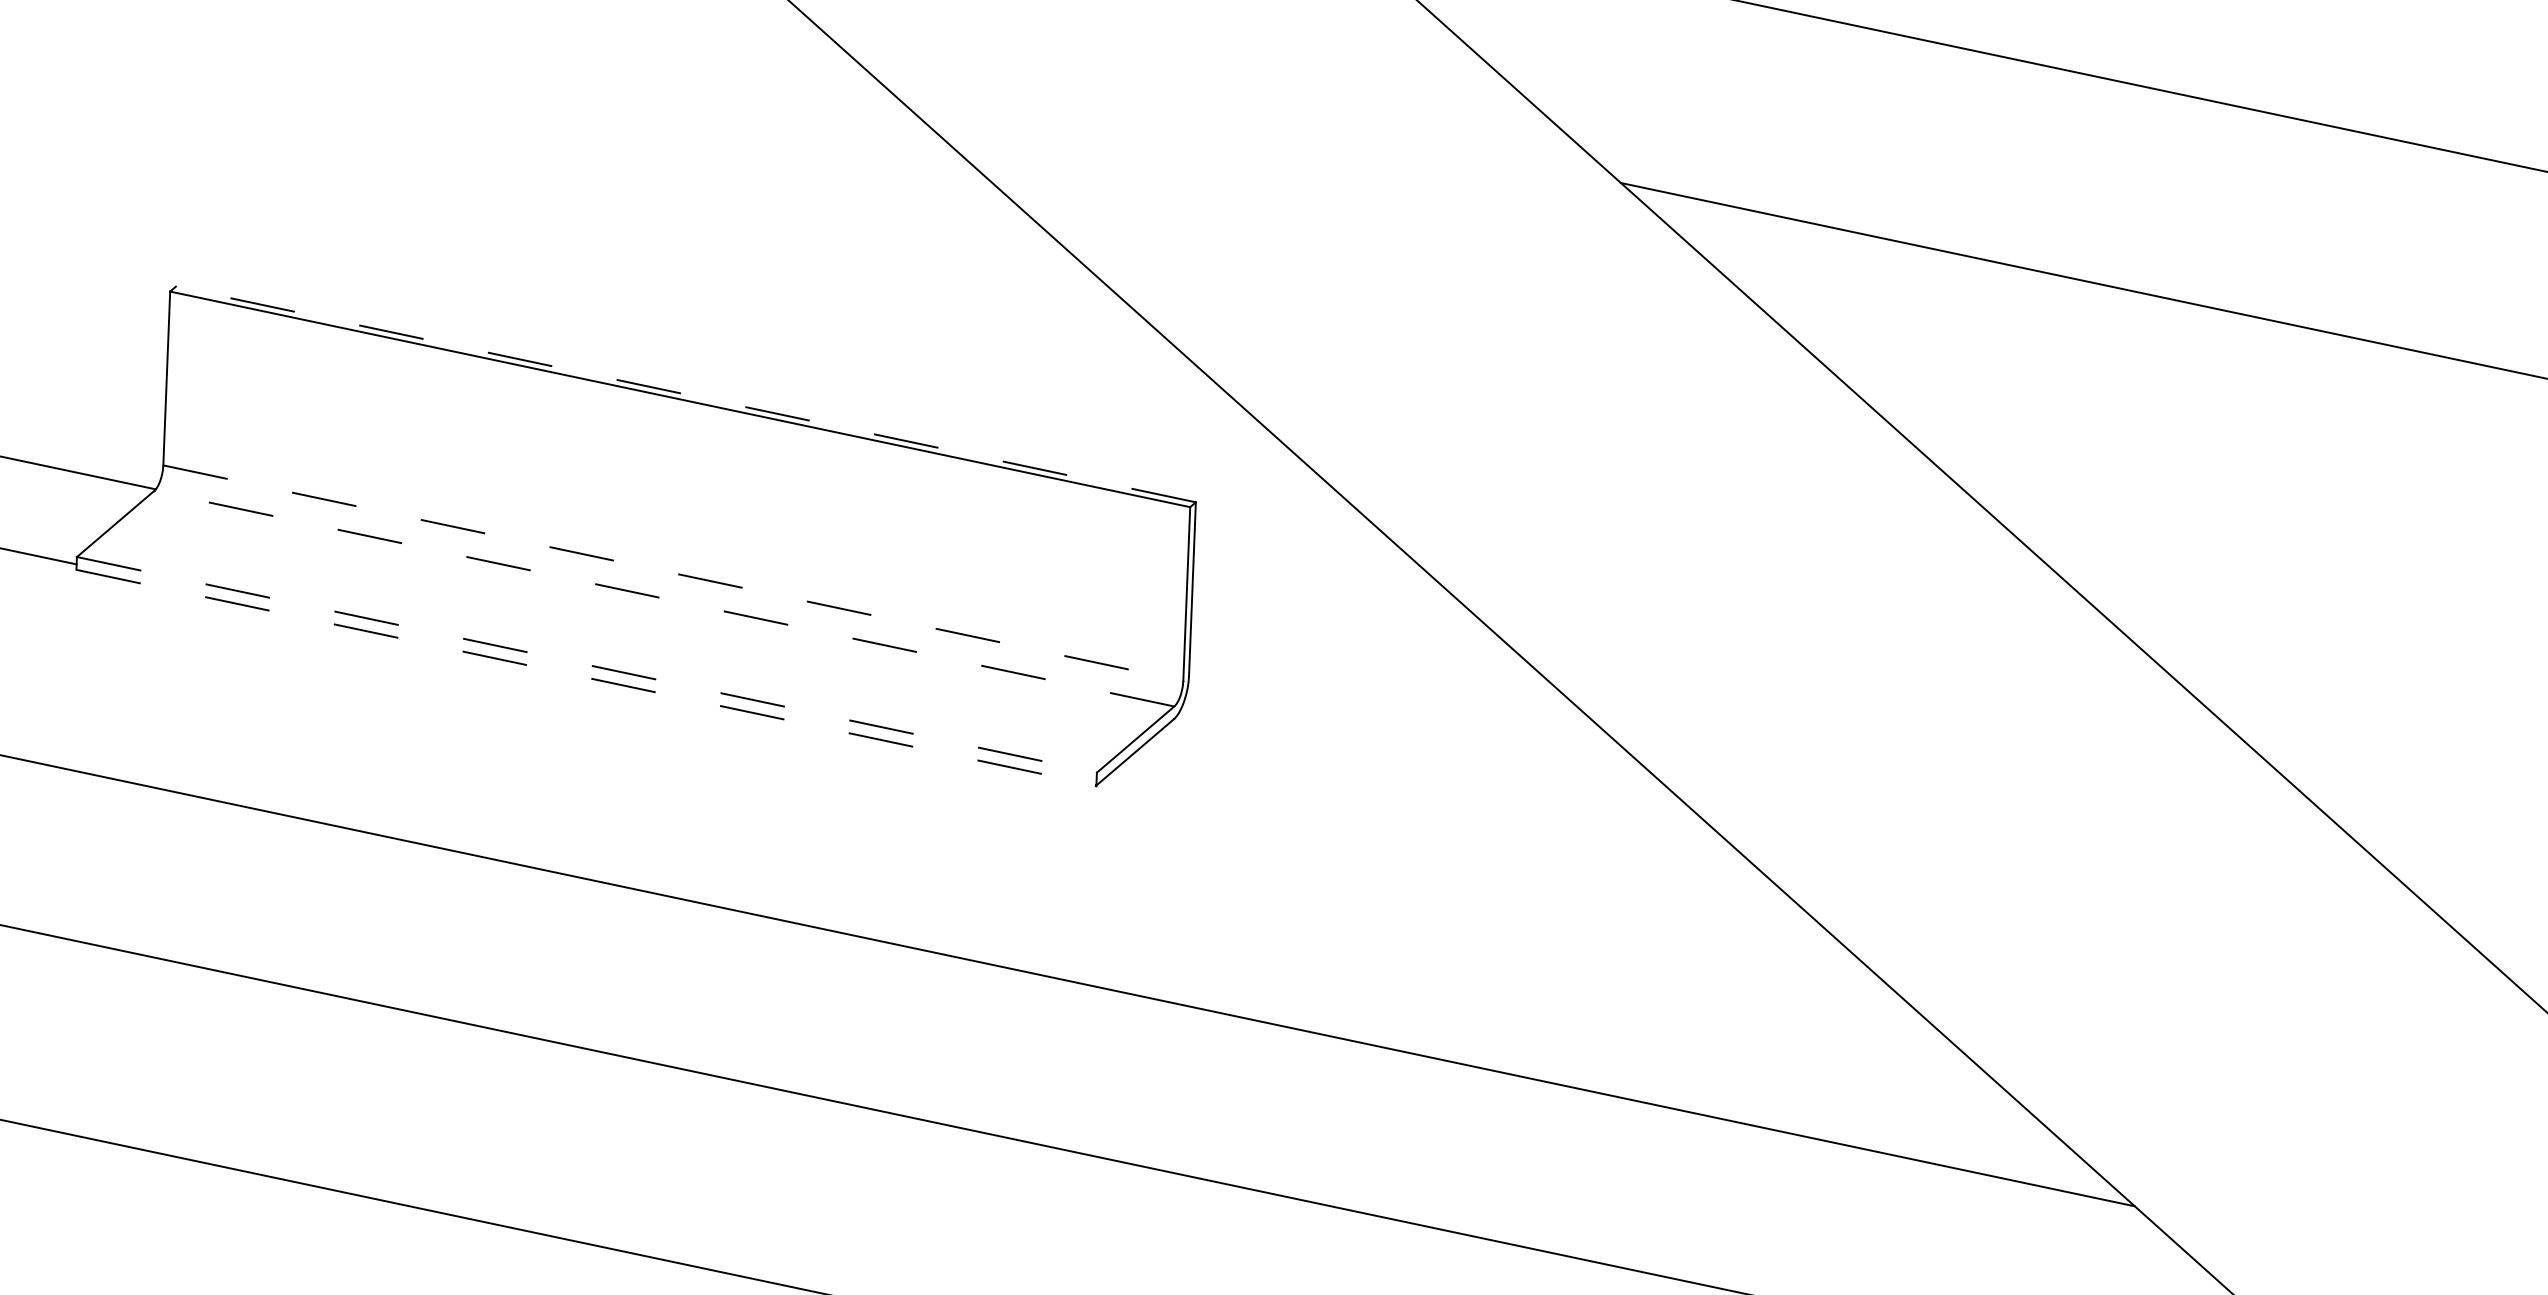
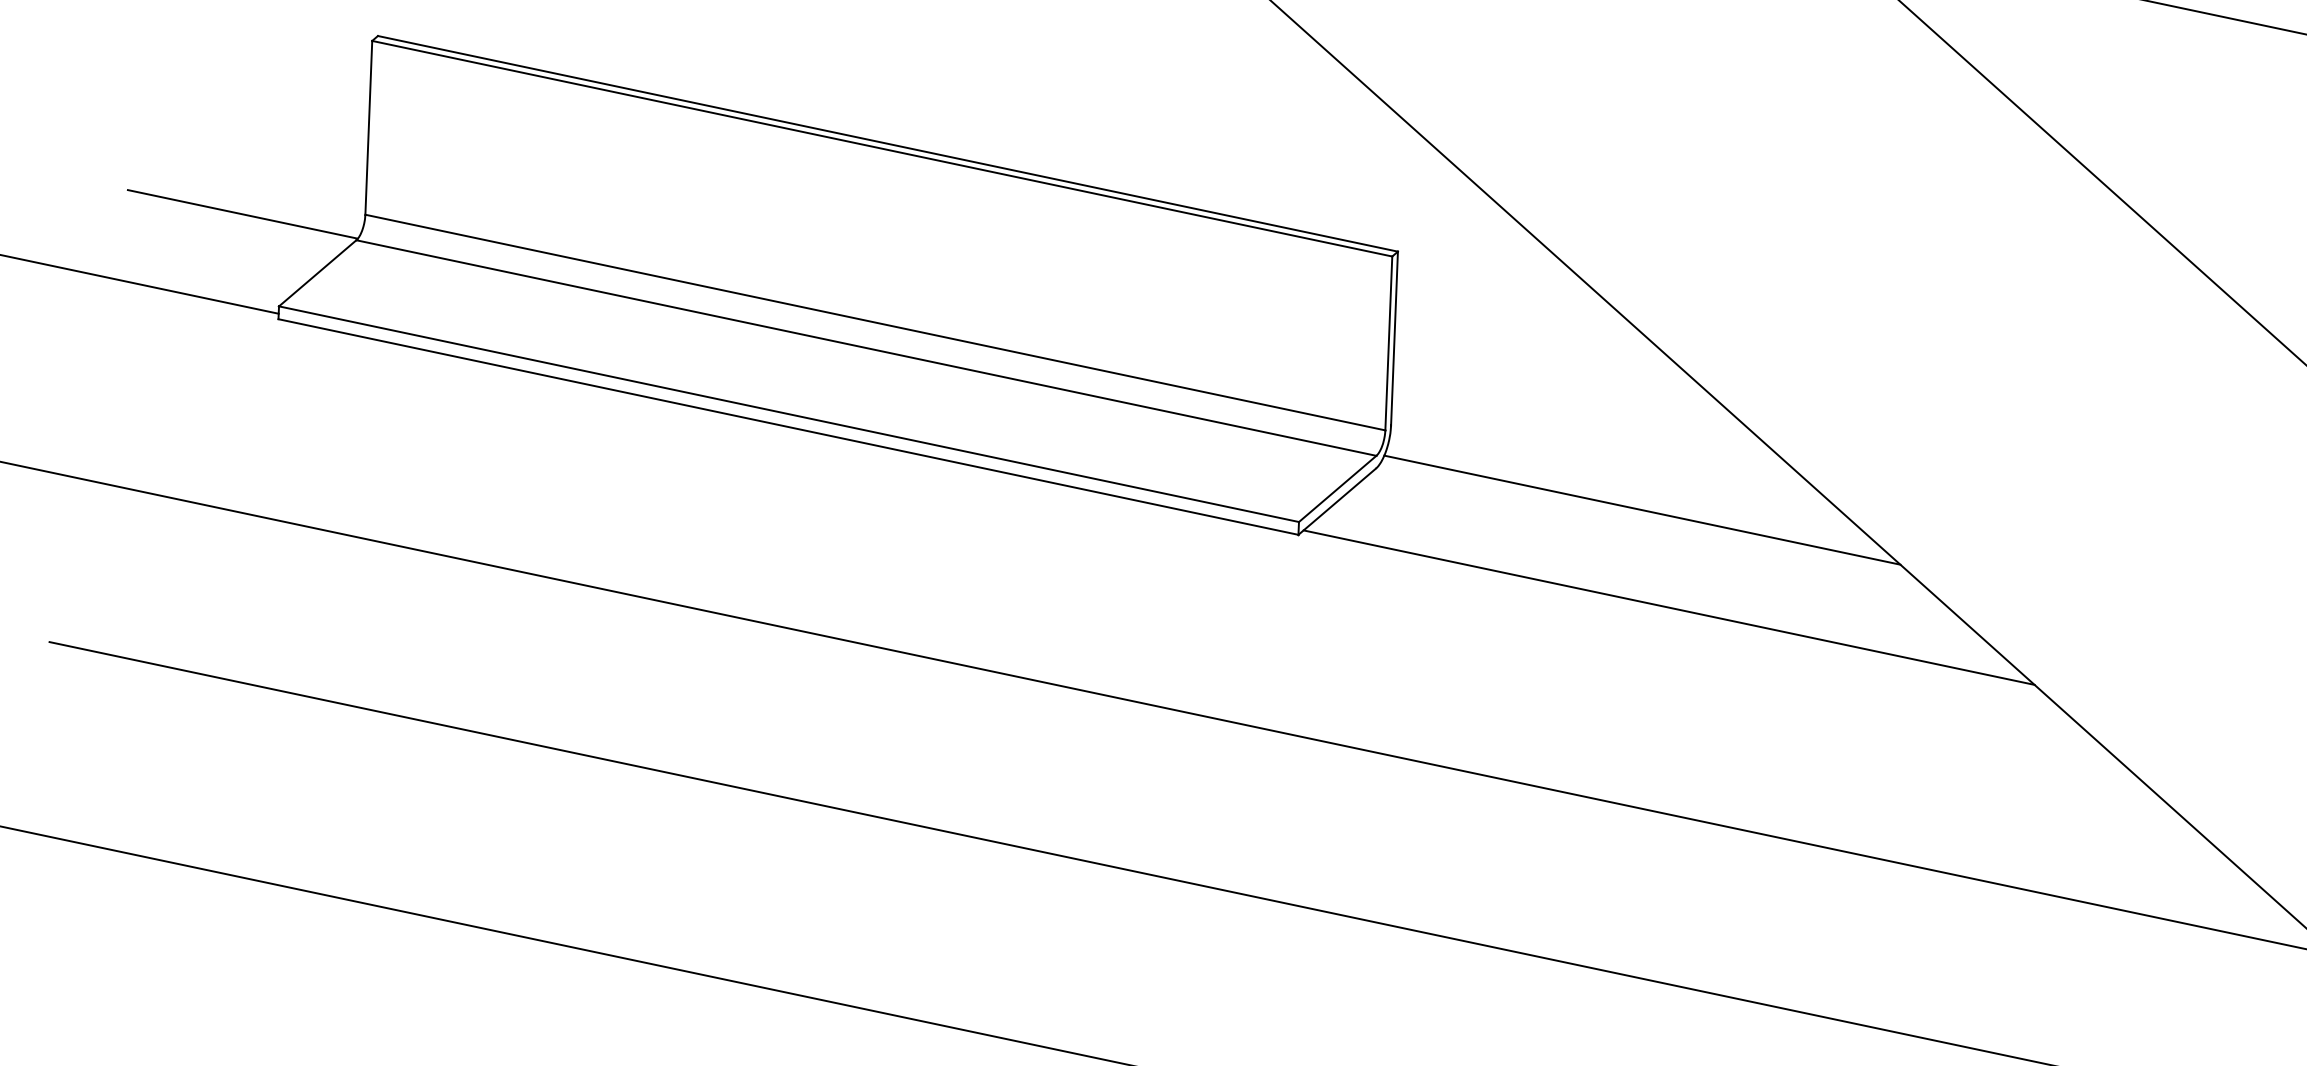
line: (685, 394) -> (887, 143), dashed -> solid
line: (673, 573) -> (875, 322), dashed -> solid
line: (663, 598) -> (865, 347), dashed -> solid
line: (587, 664) -> (789, 413), dashed -> solid
line: (586, 677) -> (788, 426), dashed -> solid
line: (1440, 760) -> (1642, 509), added
line: (1466, 858) -> (1668, 607), added

